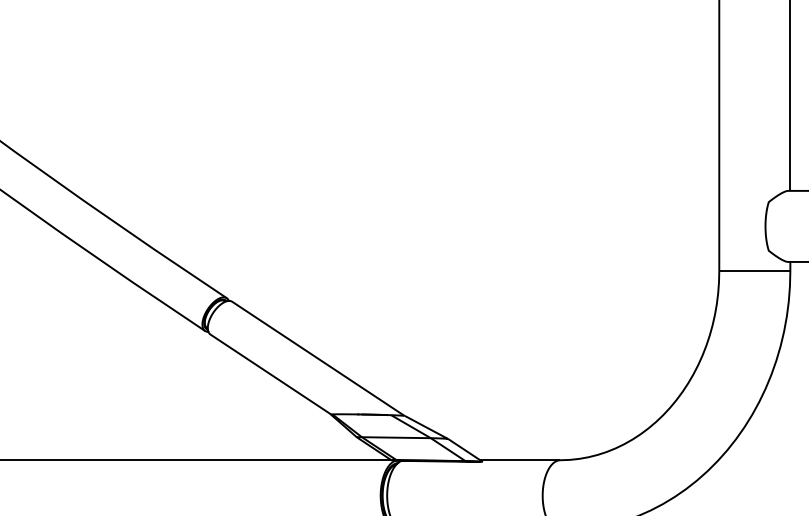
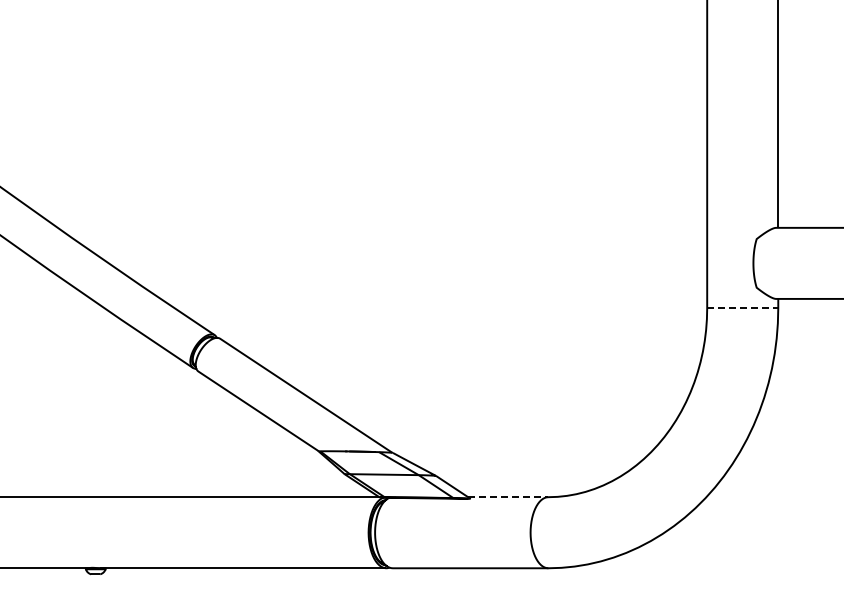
line: (754, 271) -> (742, 308), solid -> dashed
line: (520, 460) -> (508, 497), solid -> dashed

